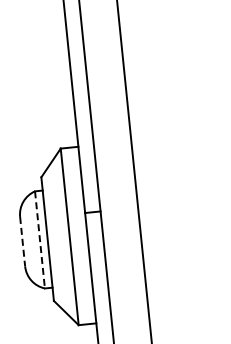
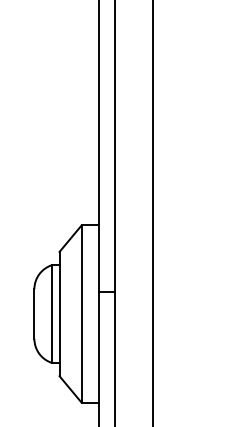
line: (39, 240) -> (51, 314), dashed -> solid
line: (22, 242) -> (34, 314), dashed -> solid

